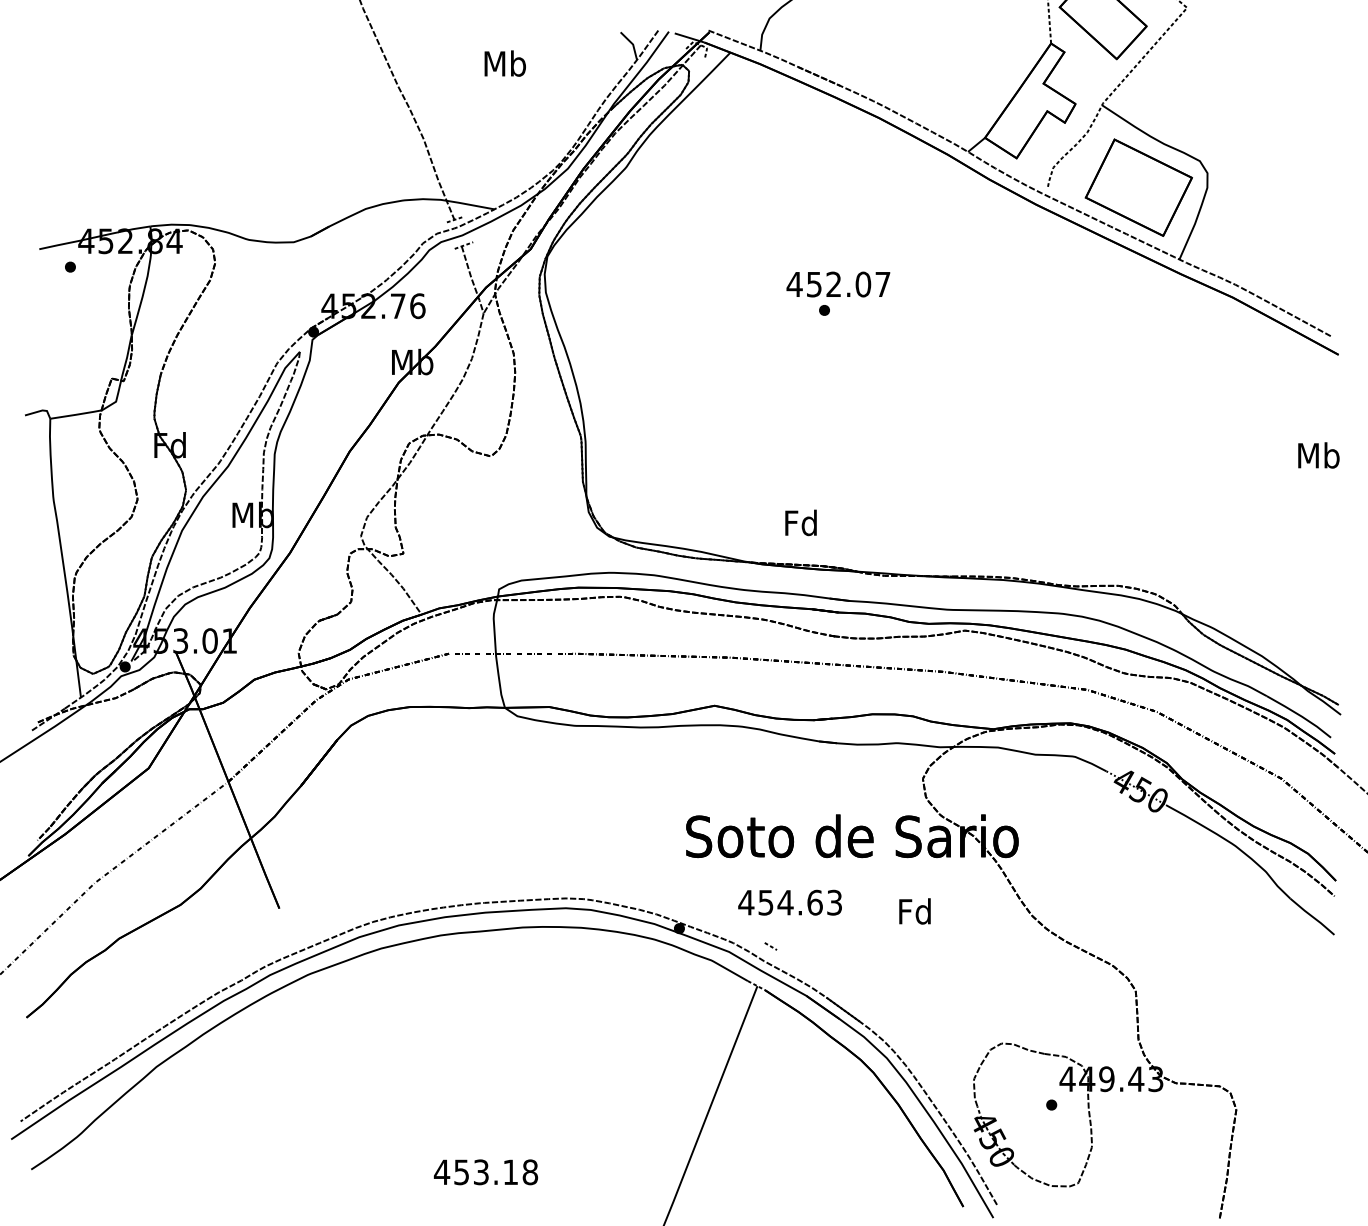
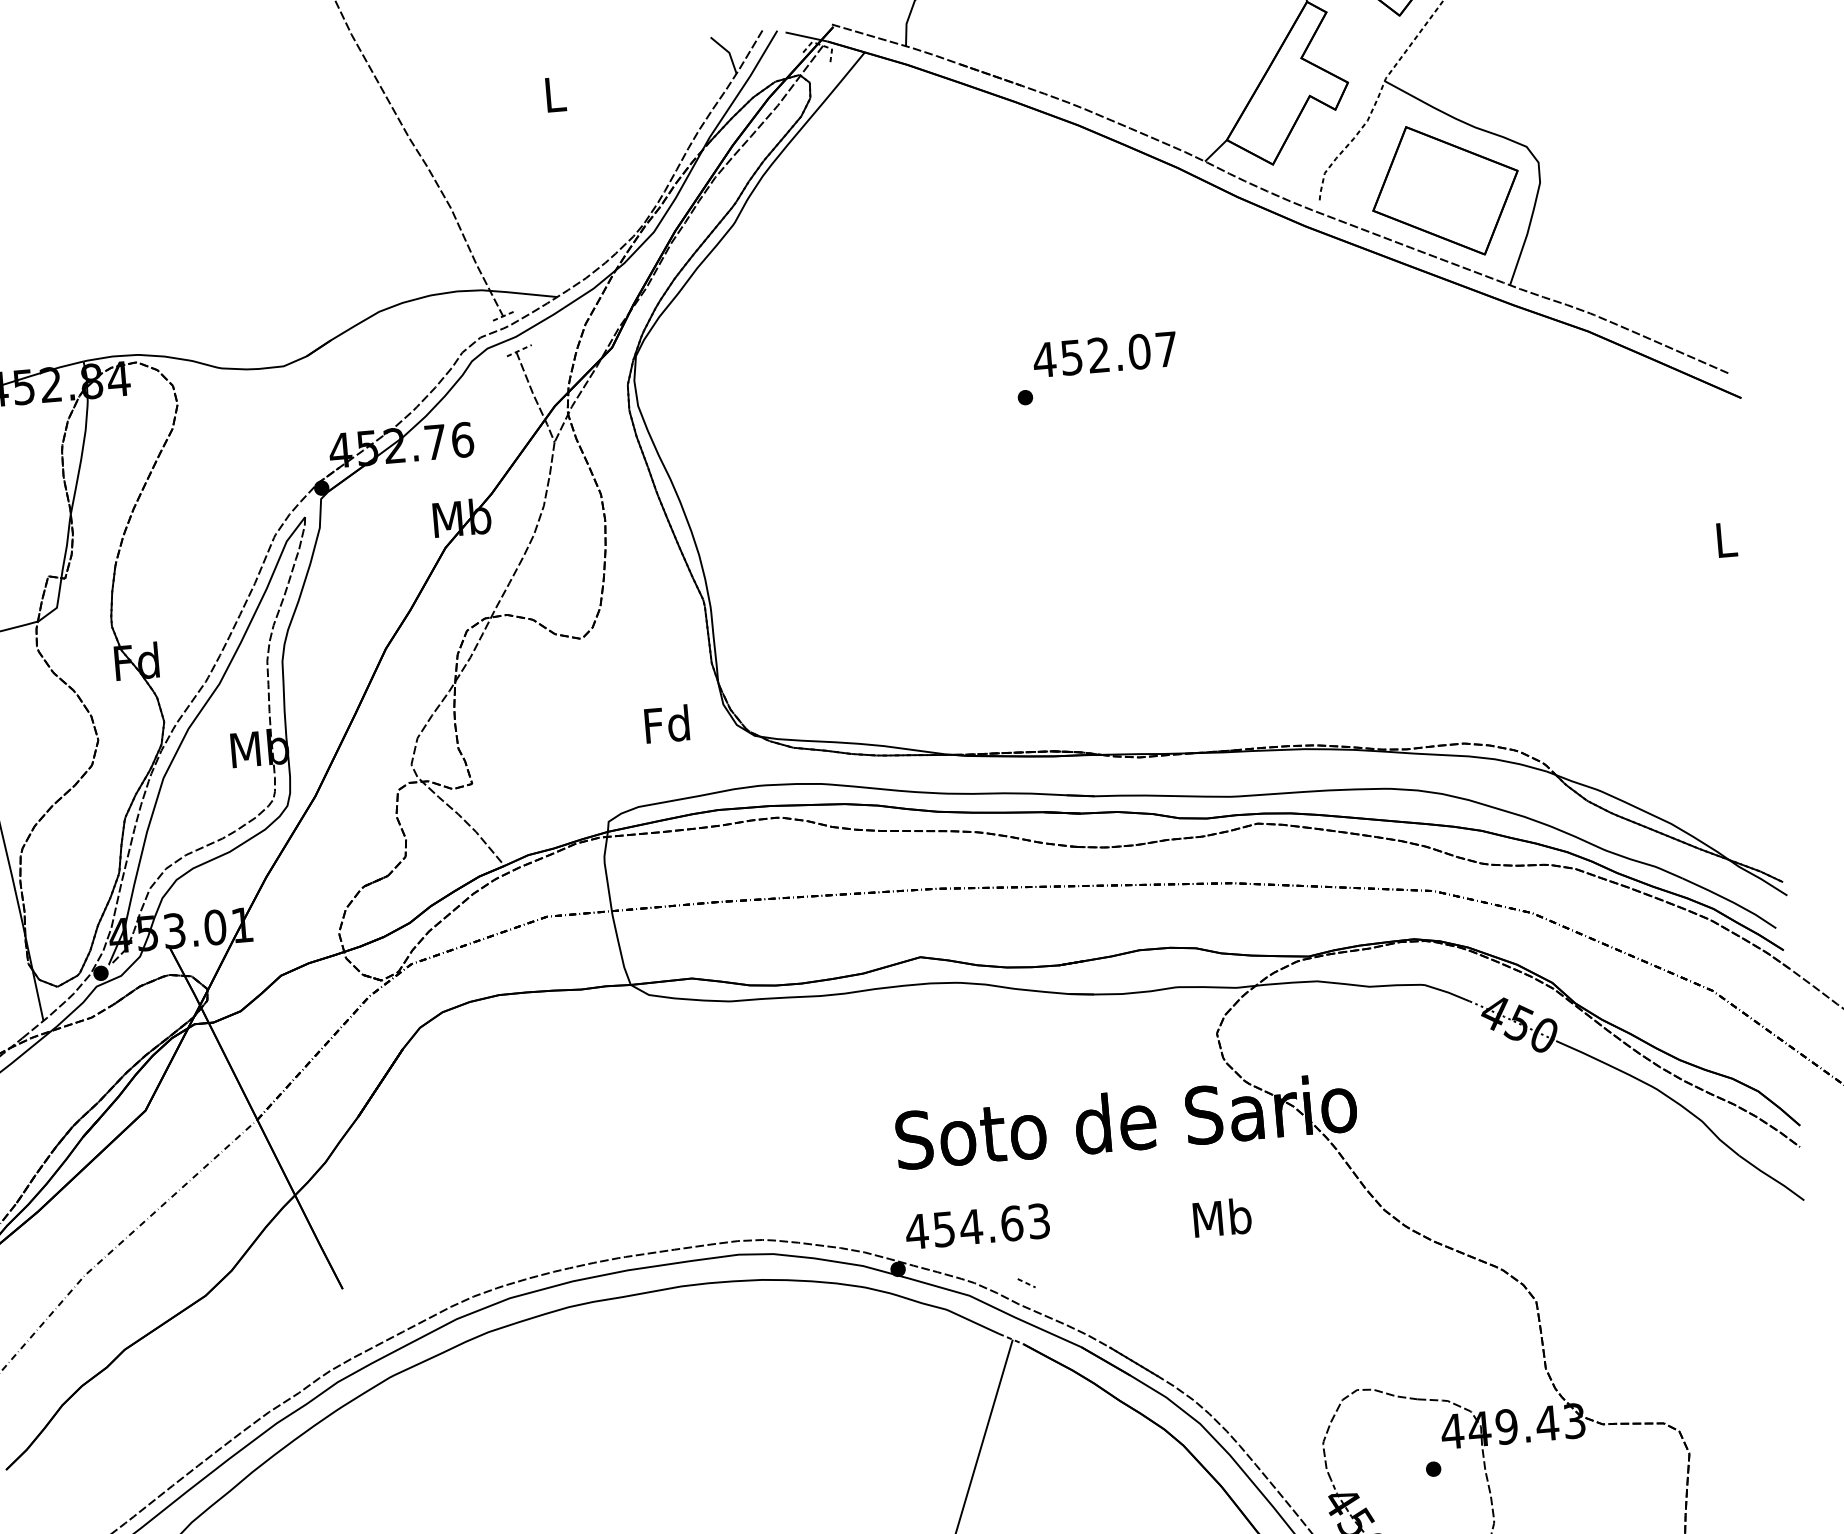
text: (504, 63) -> (553, 94), Mb -> L
text: (838, 284) -> (1105, 354), moved
text: (1318, 455) -> (1725, 539), Mb -> L
text: (800, 522) -> (666, 723), moved
text: (789, 902) -> (976, 1226), moved
text: (915, 911) -> (1222, 1217), Fd -> Mb

